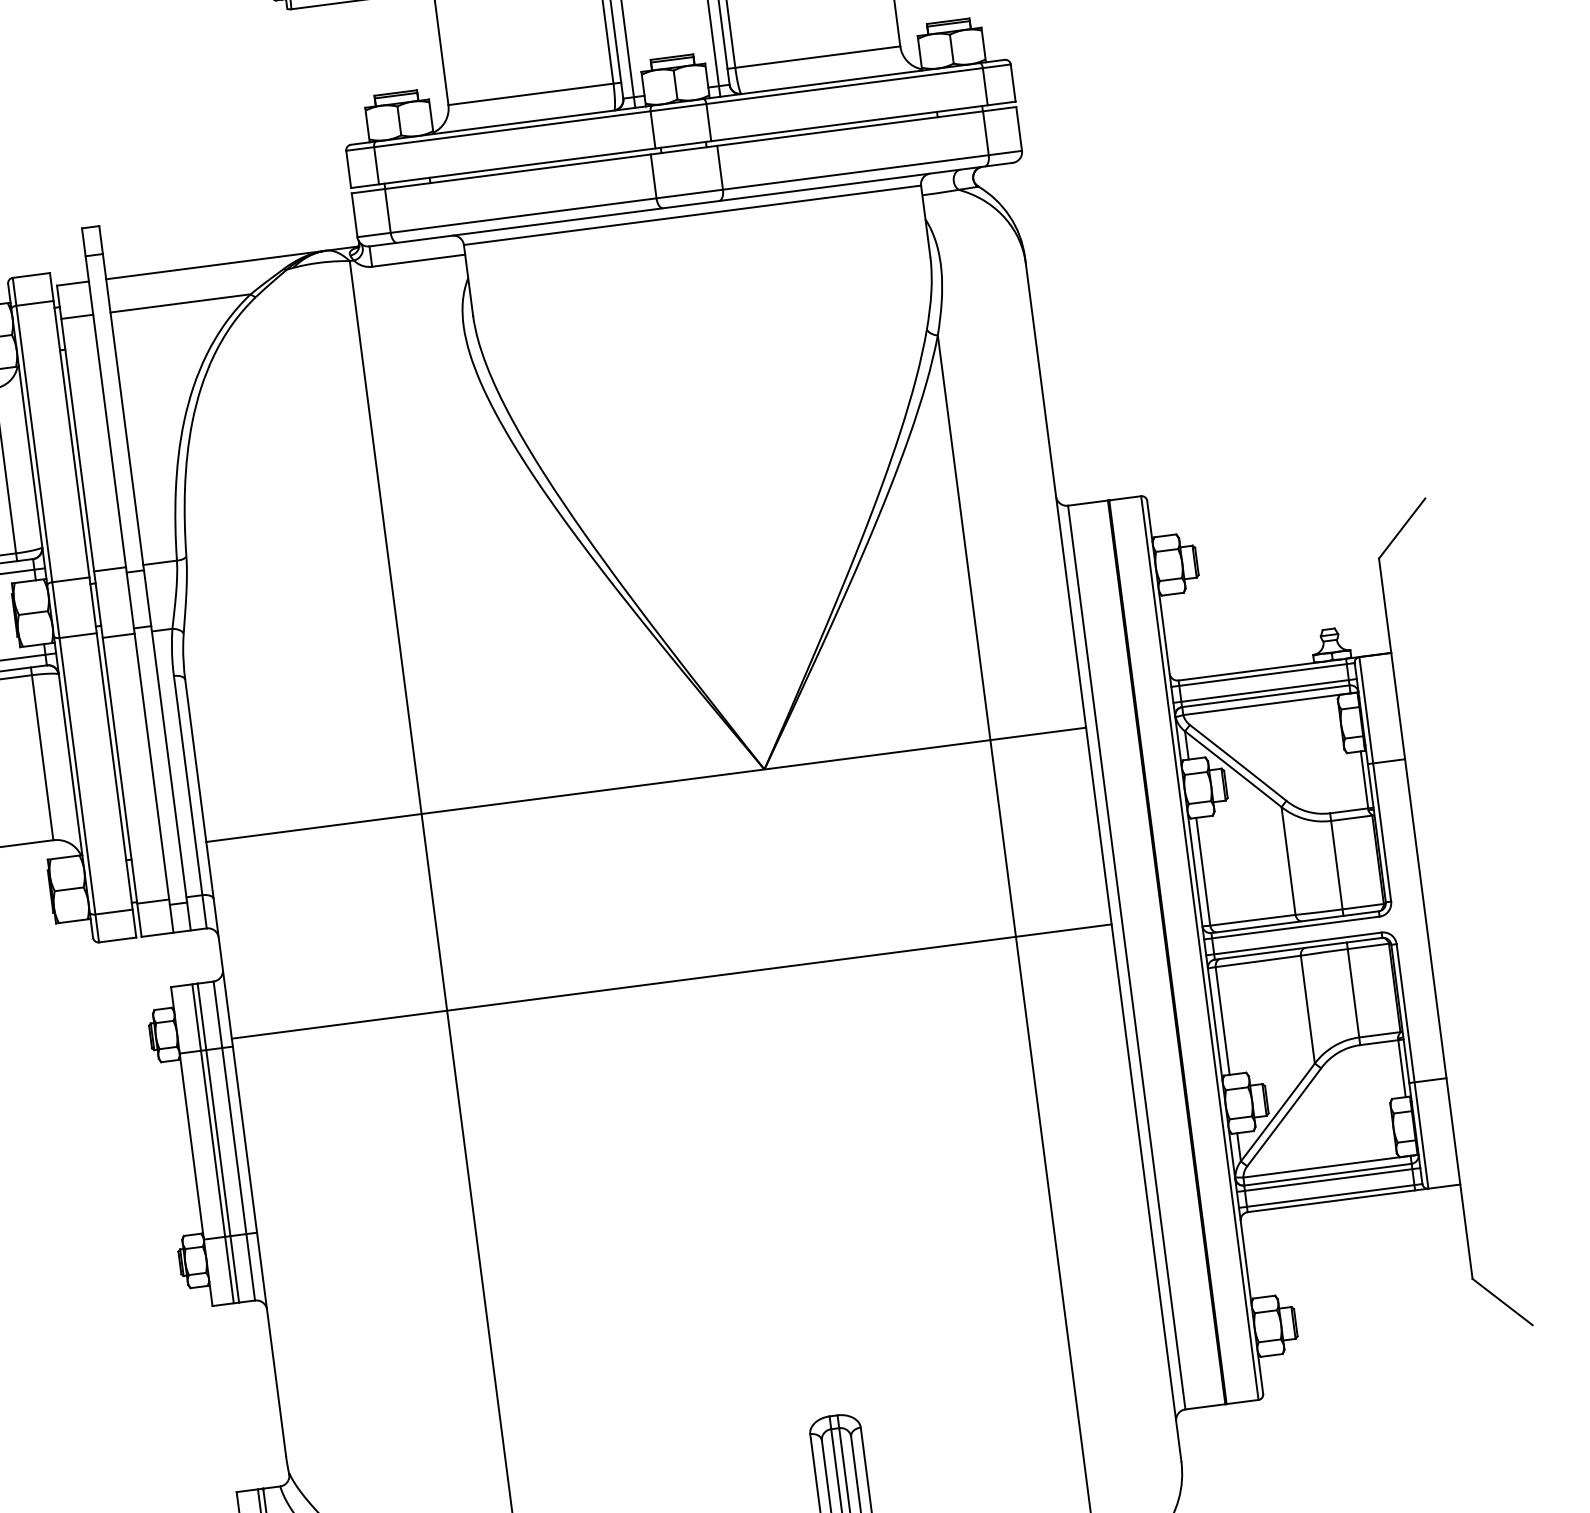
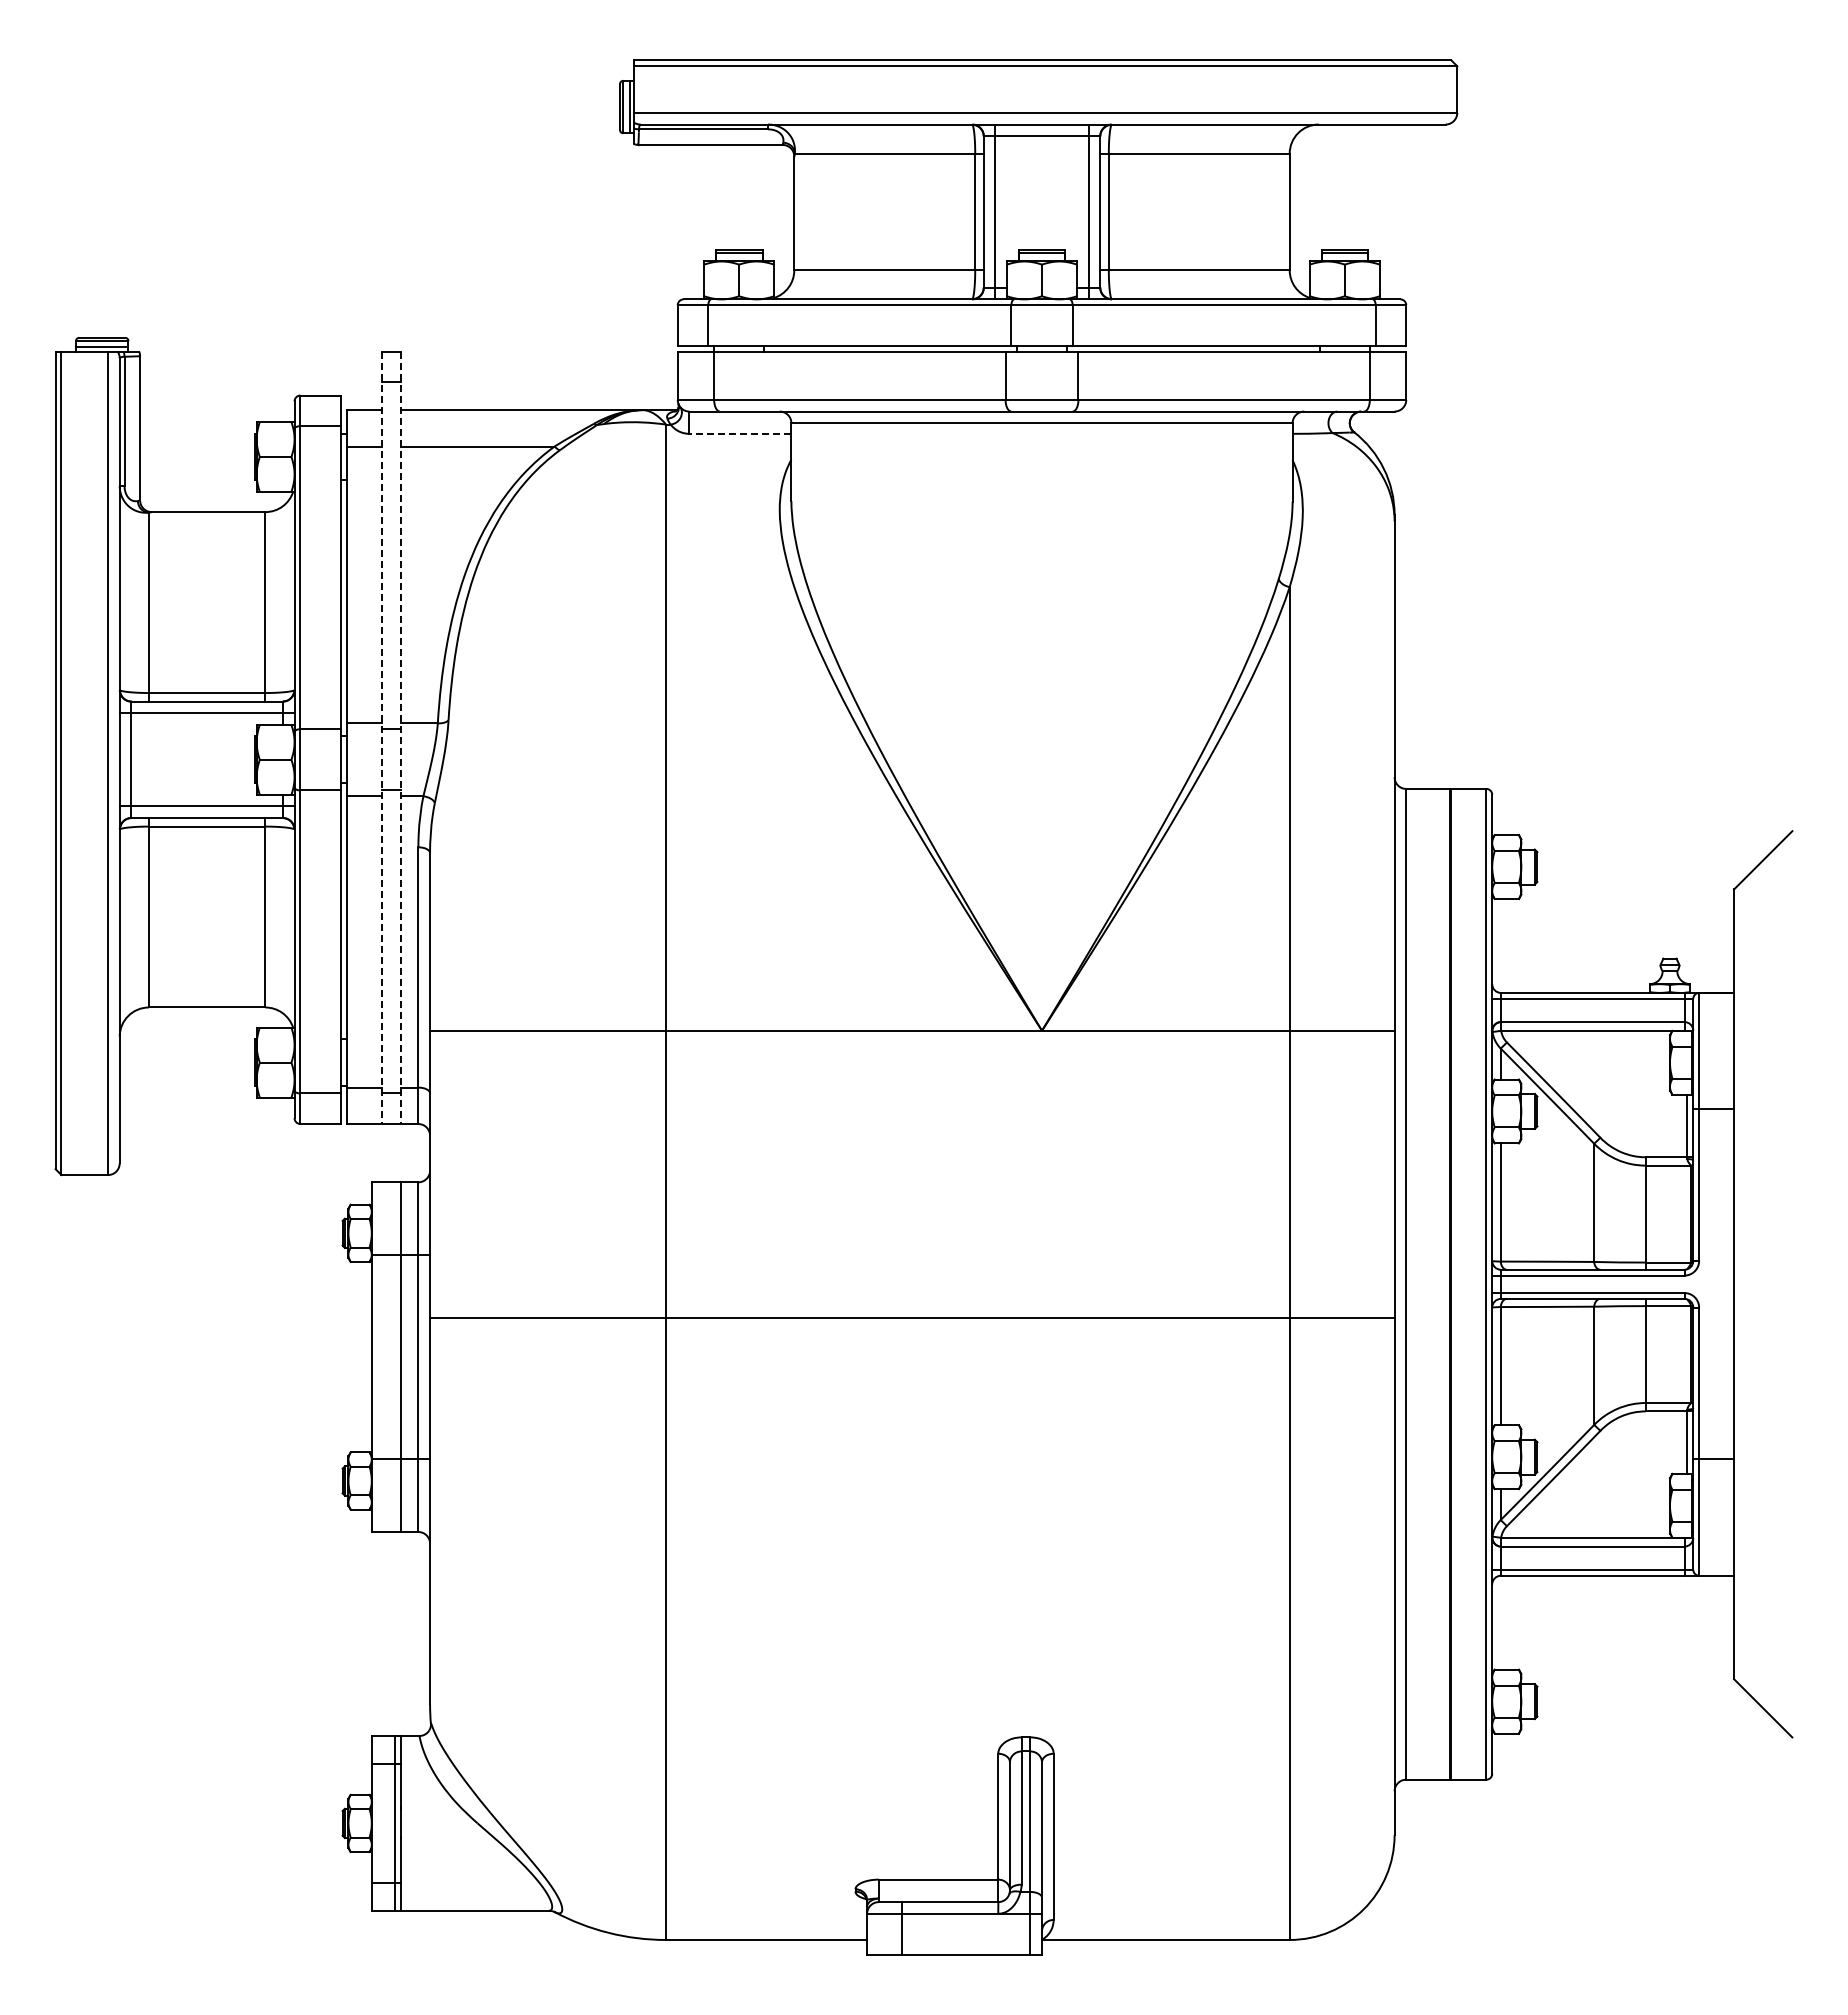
line: (418, 260) -> (740, 433), solid -> dashed
line: (144, 578) -> (400, 738), solid -> dashed
line: (127, 581) -> (381, 738), solid -> dashed
line: (1264, 691) -> (1592, 1016), removed
line: (671, 981) -> (912, 1318), moved
line: (213, 1144) -> (395, 1357), removed
line: (1328, 1180) -> (1592, 1552), removed

